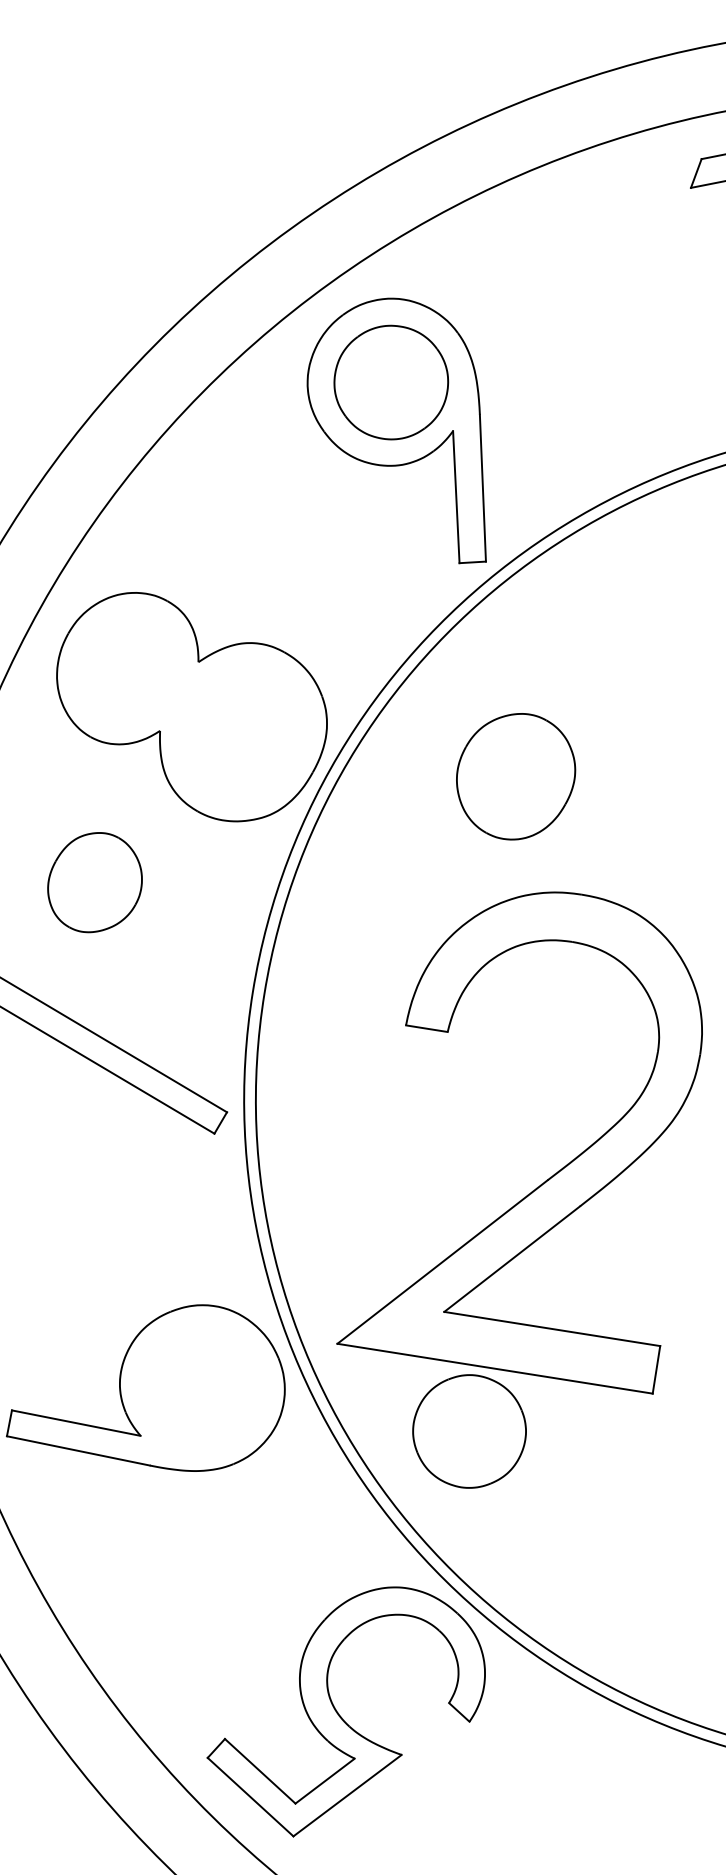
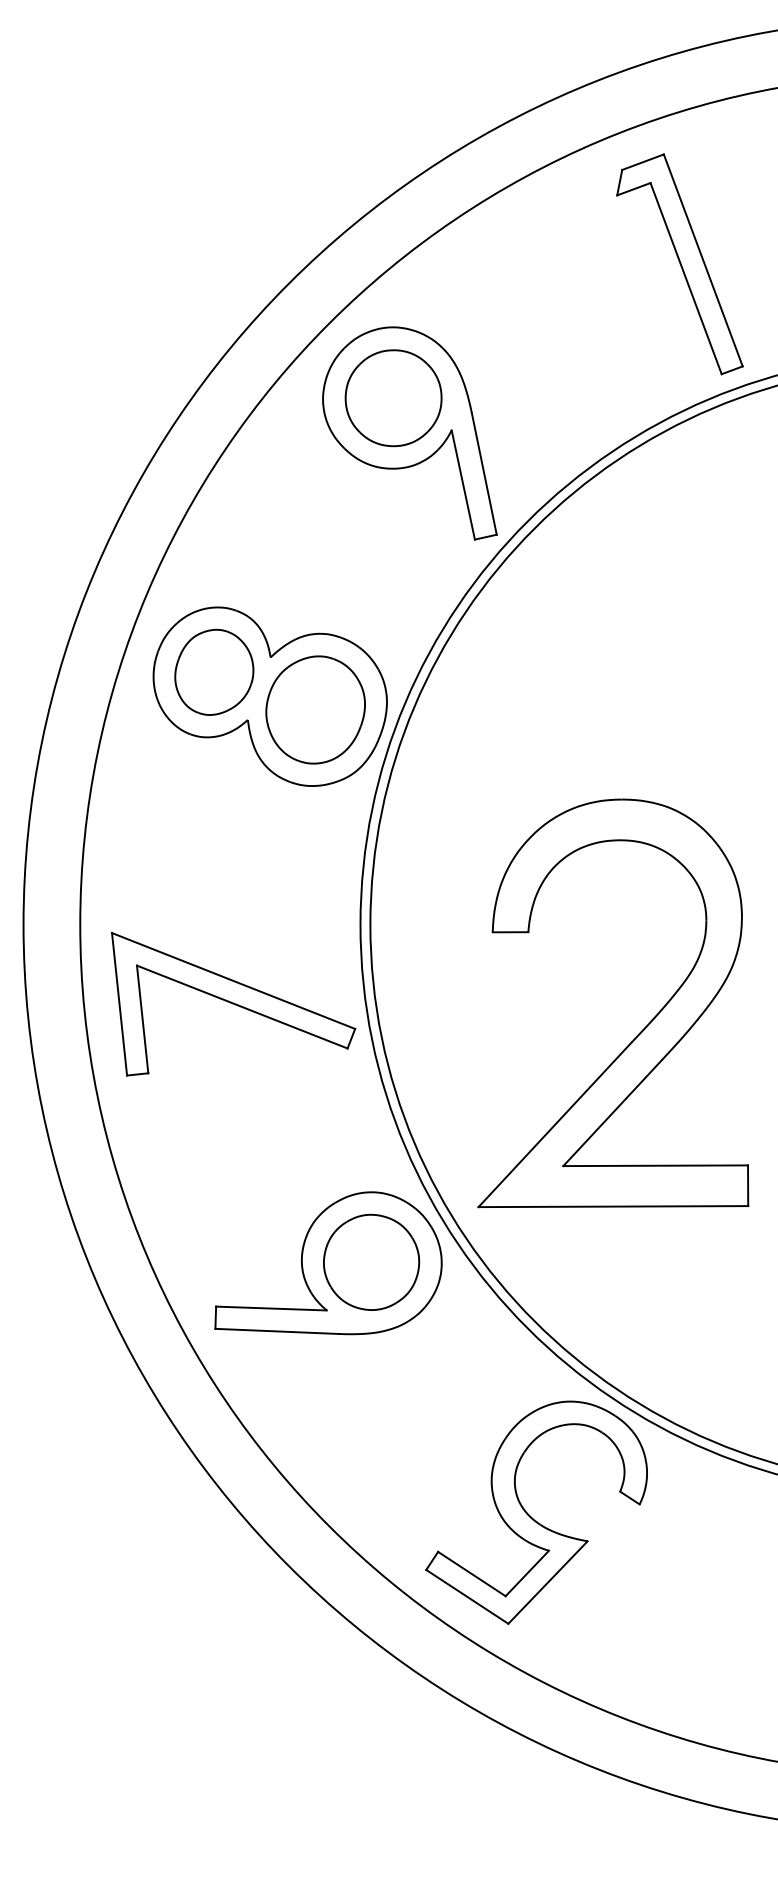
part: (515, 775) -> (315, 709), moved
part: (95, 881) -> (214, 671), moved
part: (469, 1430) -> (371, 1261), moved

